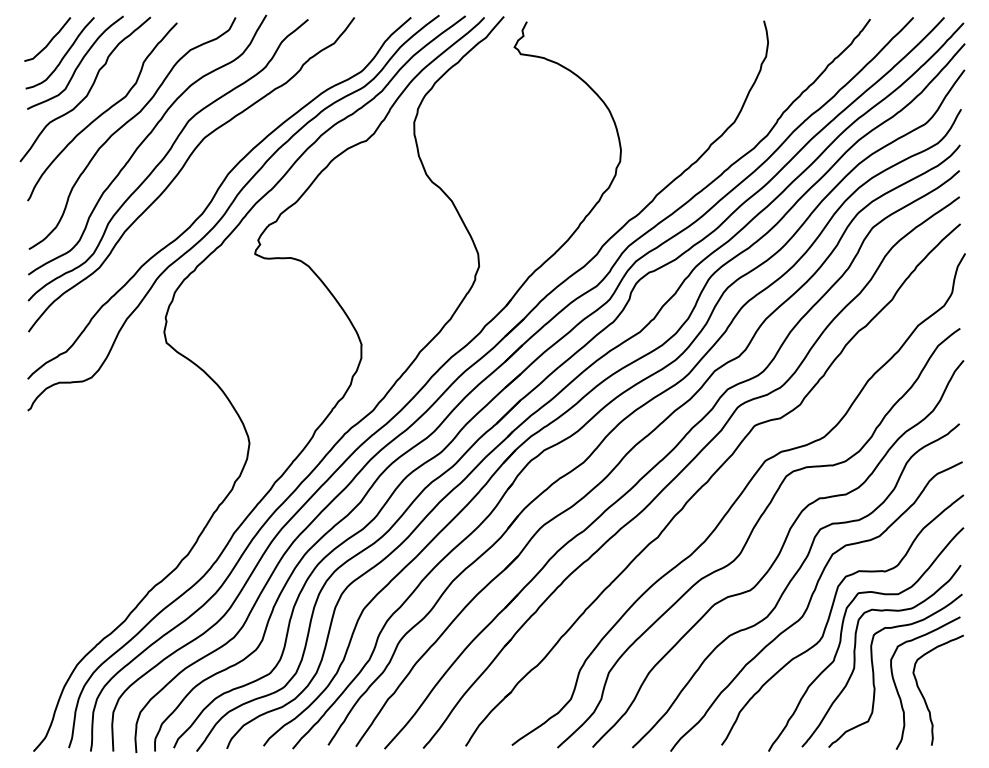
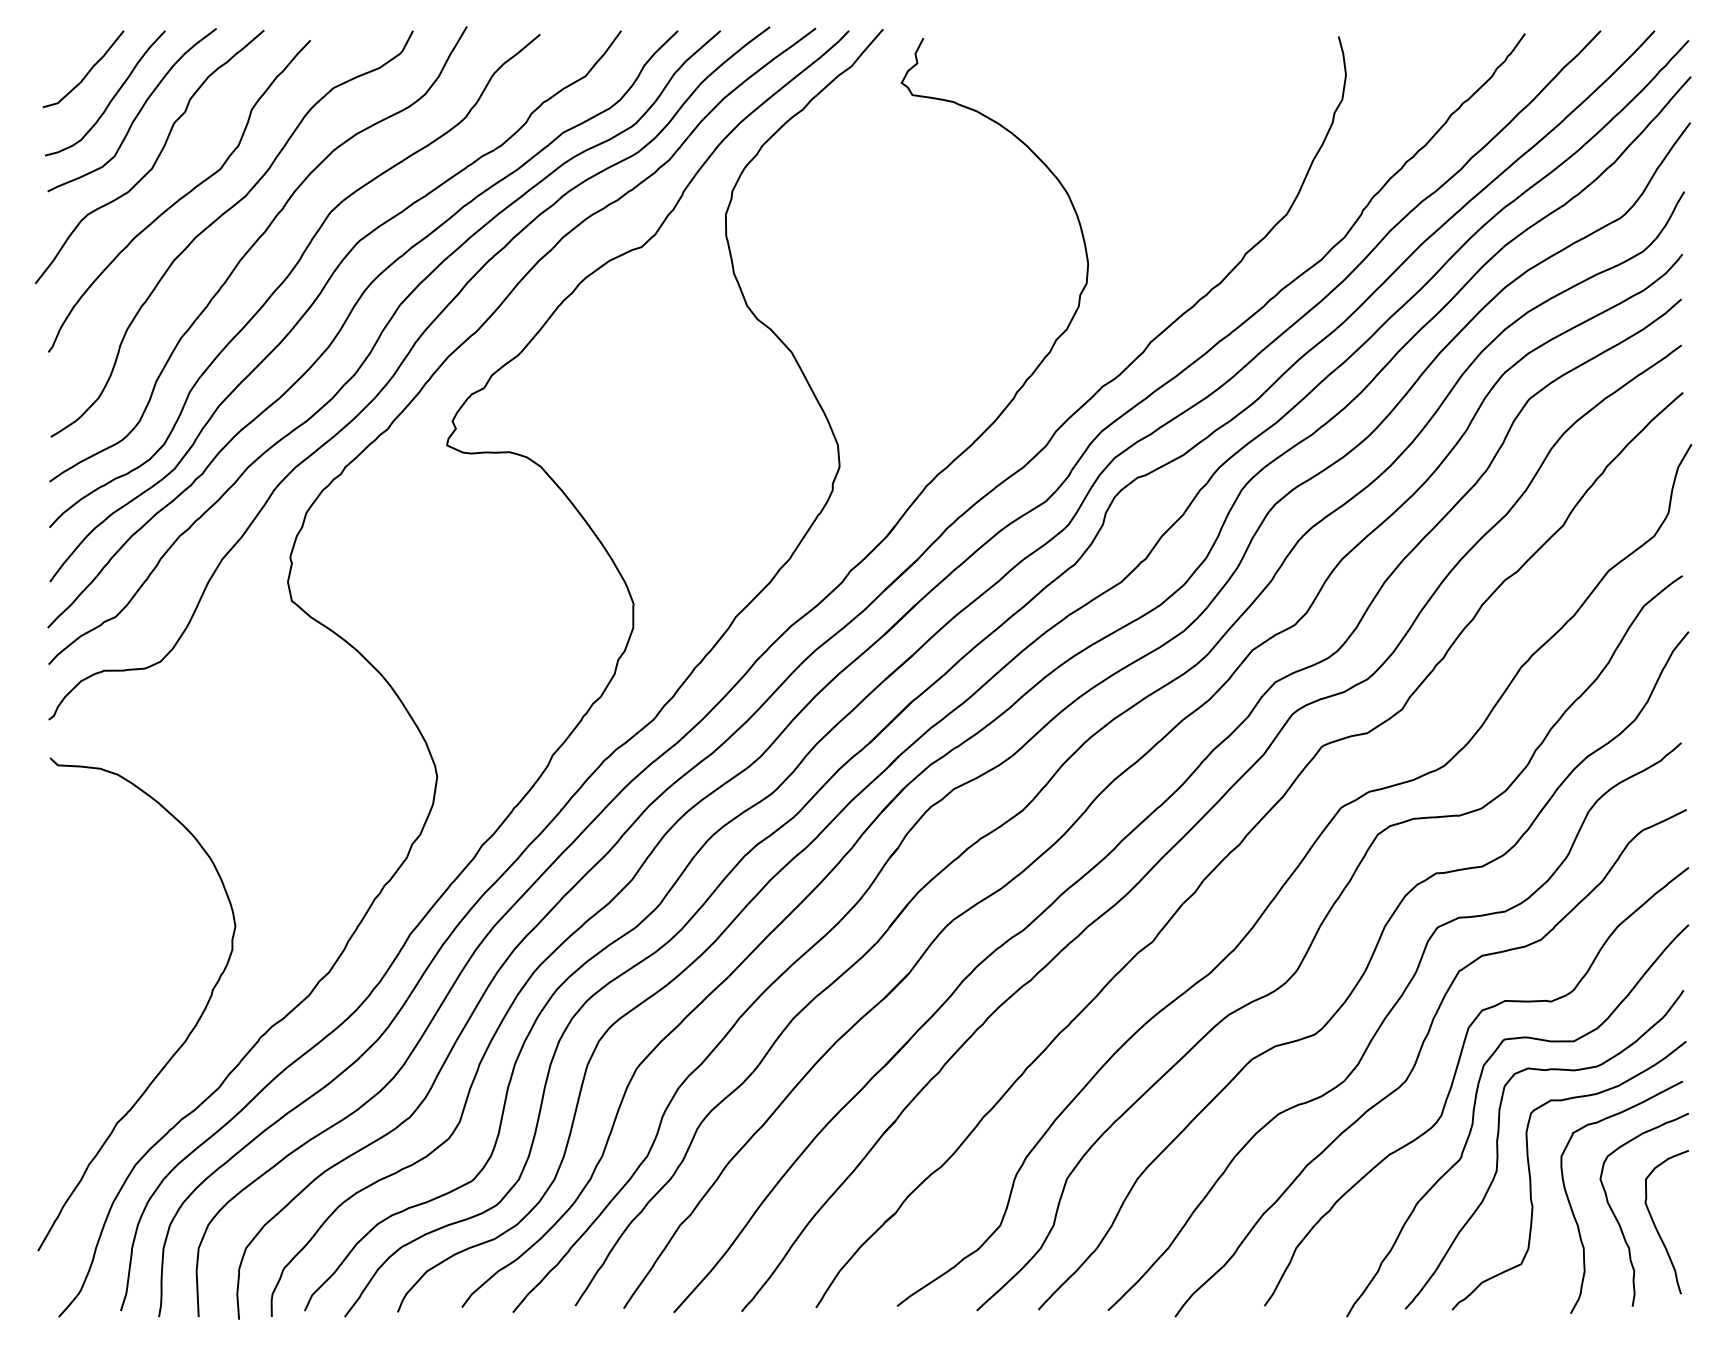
curve: (198, 183) -> (347, 321), added
curve: (105, 592) -> (184, 1038), added
curve: (945, 699) -> (1656, 1225), added

